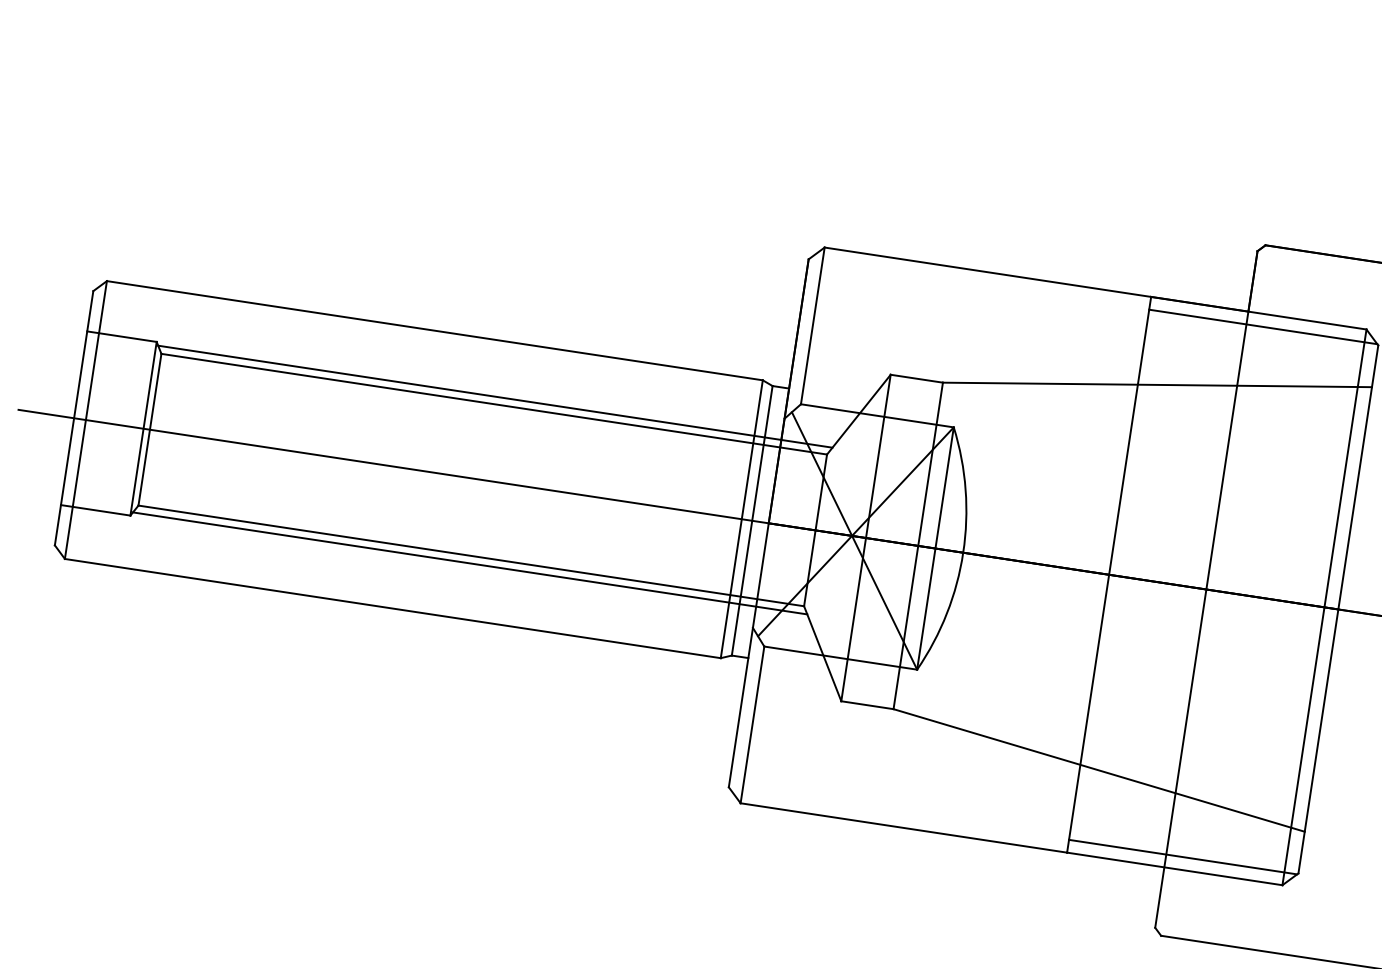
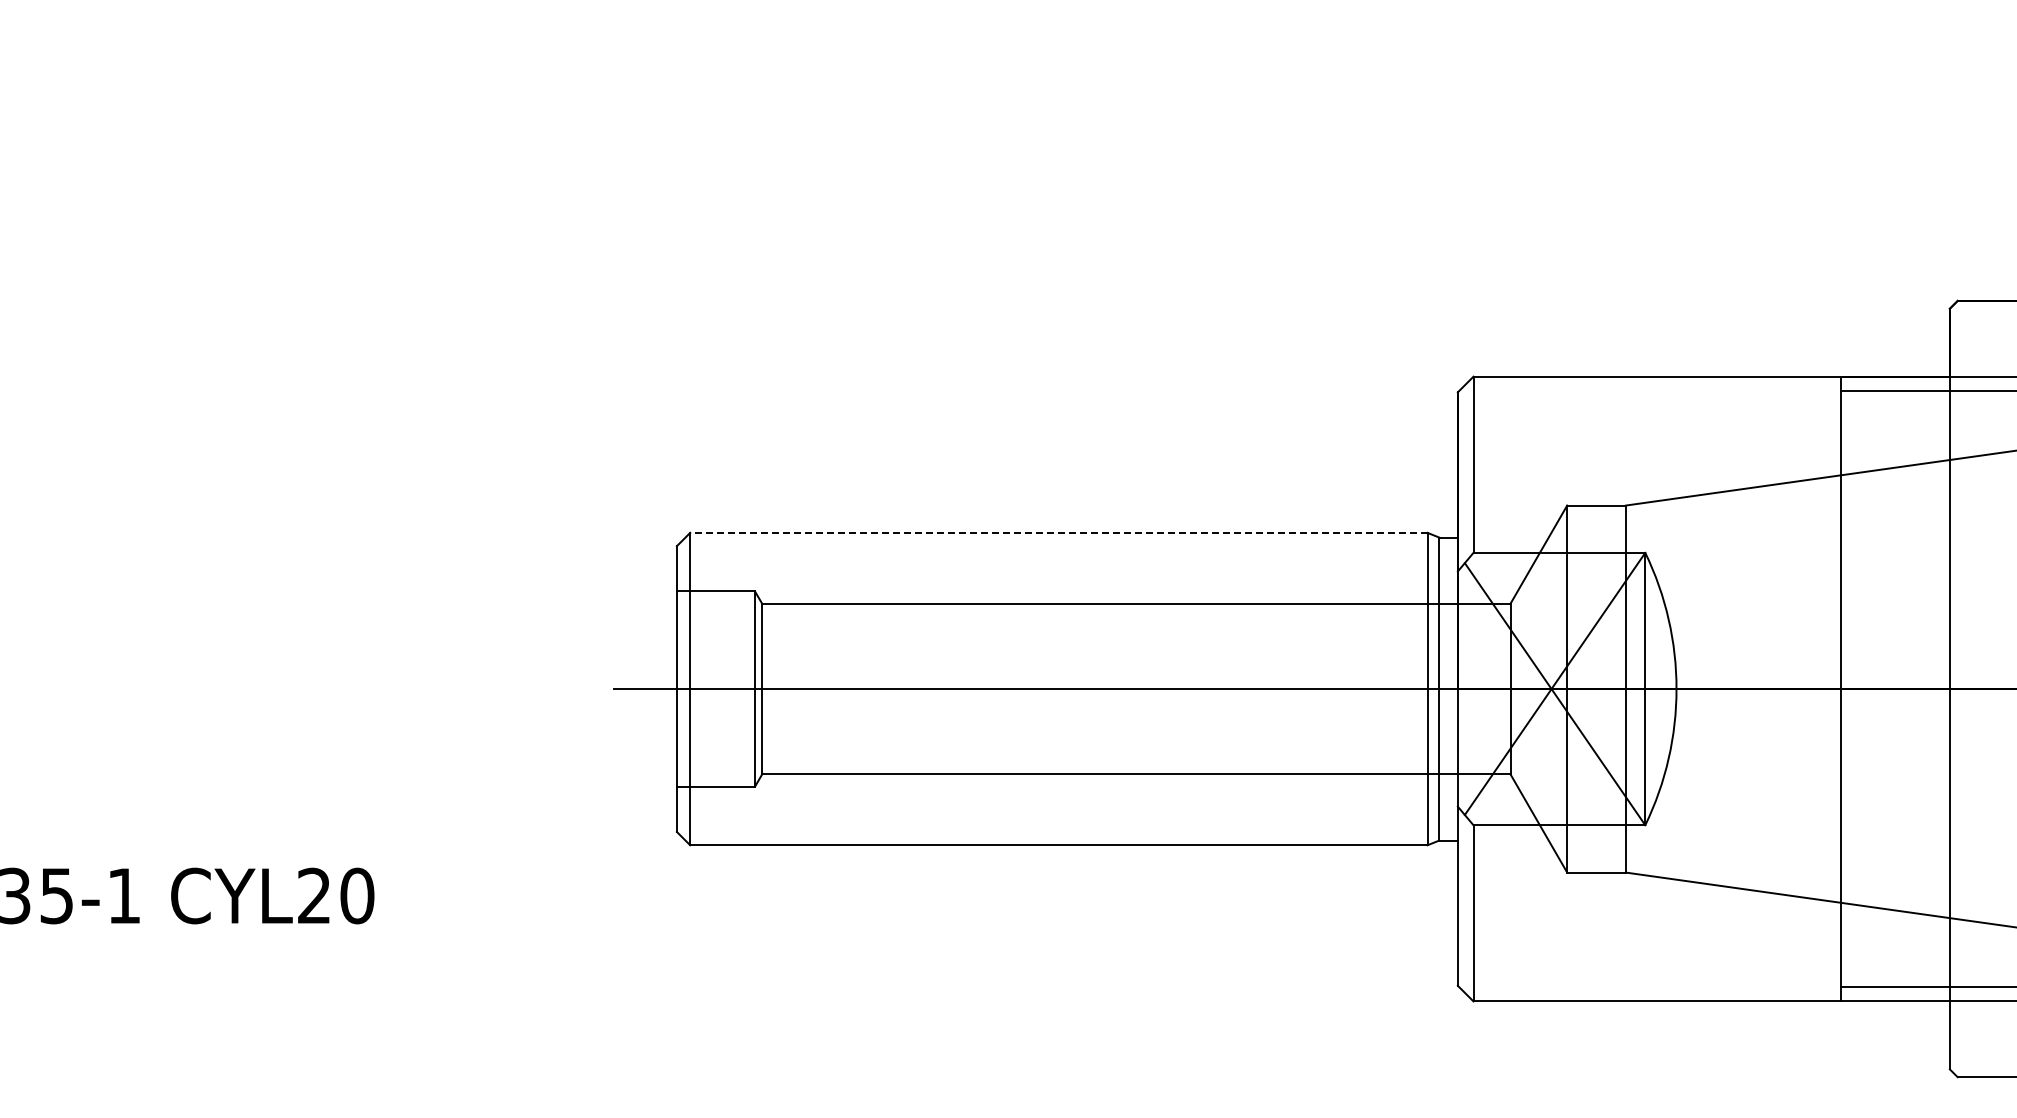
line: (434, 330) -> (1058, 532), solid -> dashed
line: (495, 396) -> (1136, 595), removed
line: (470, 563) -> (1136, 782), removed

